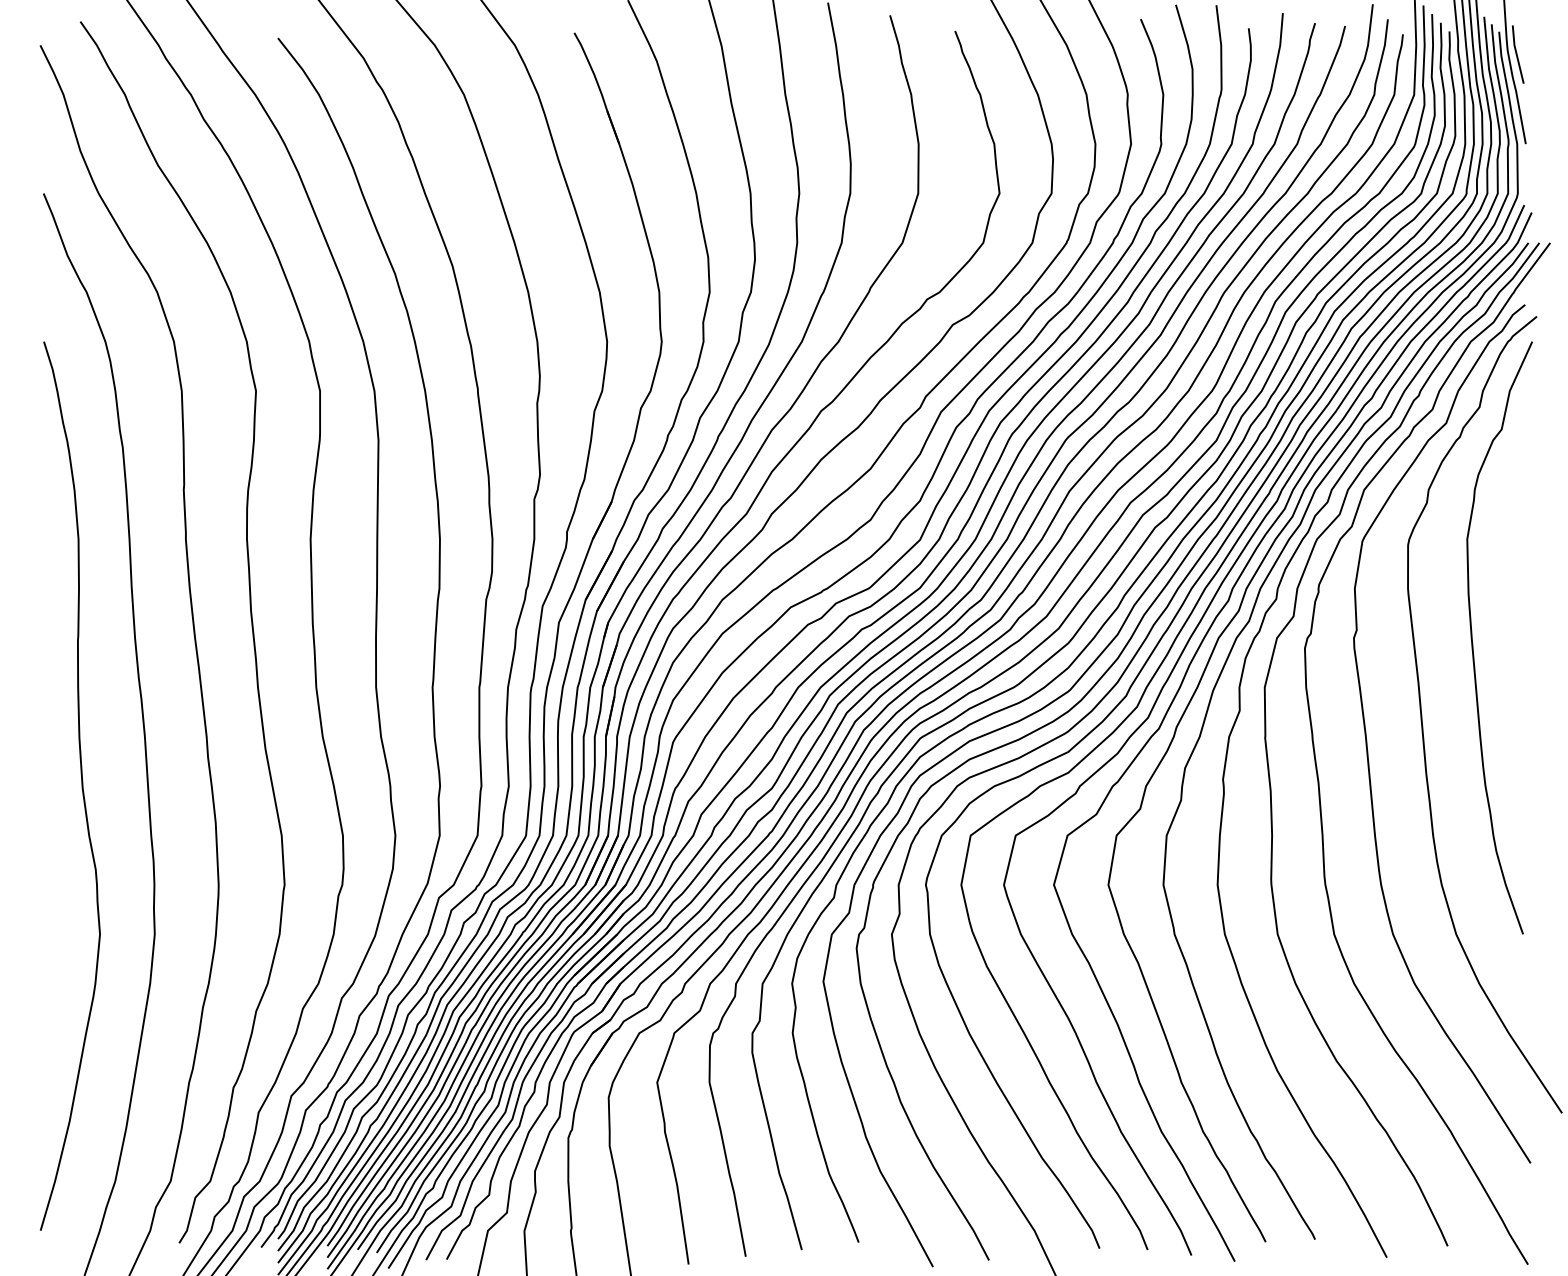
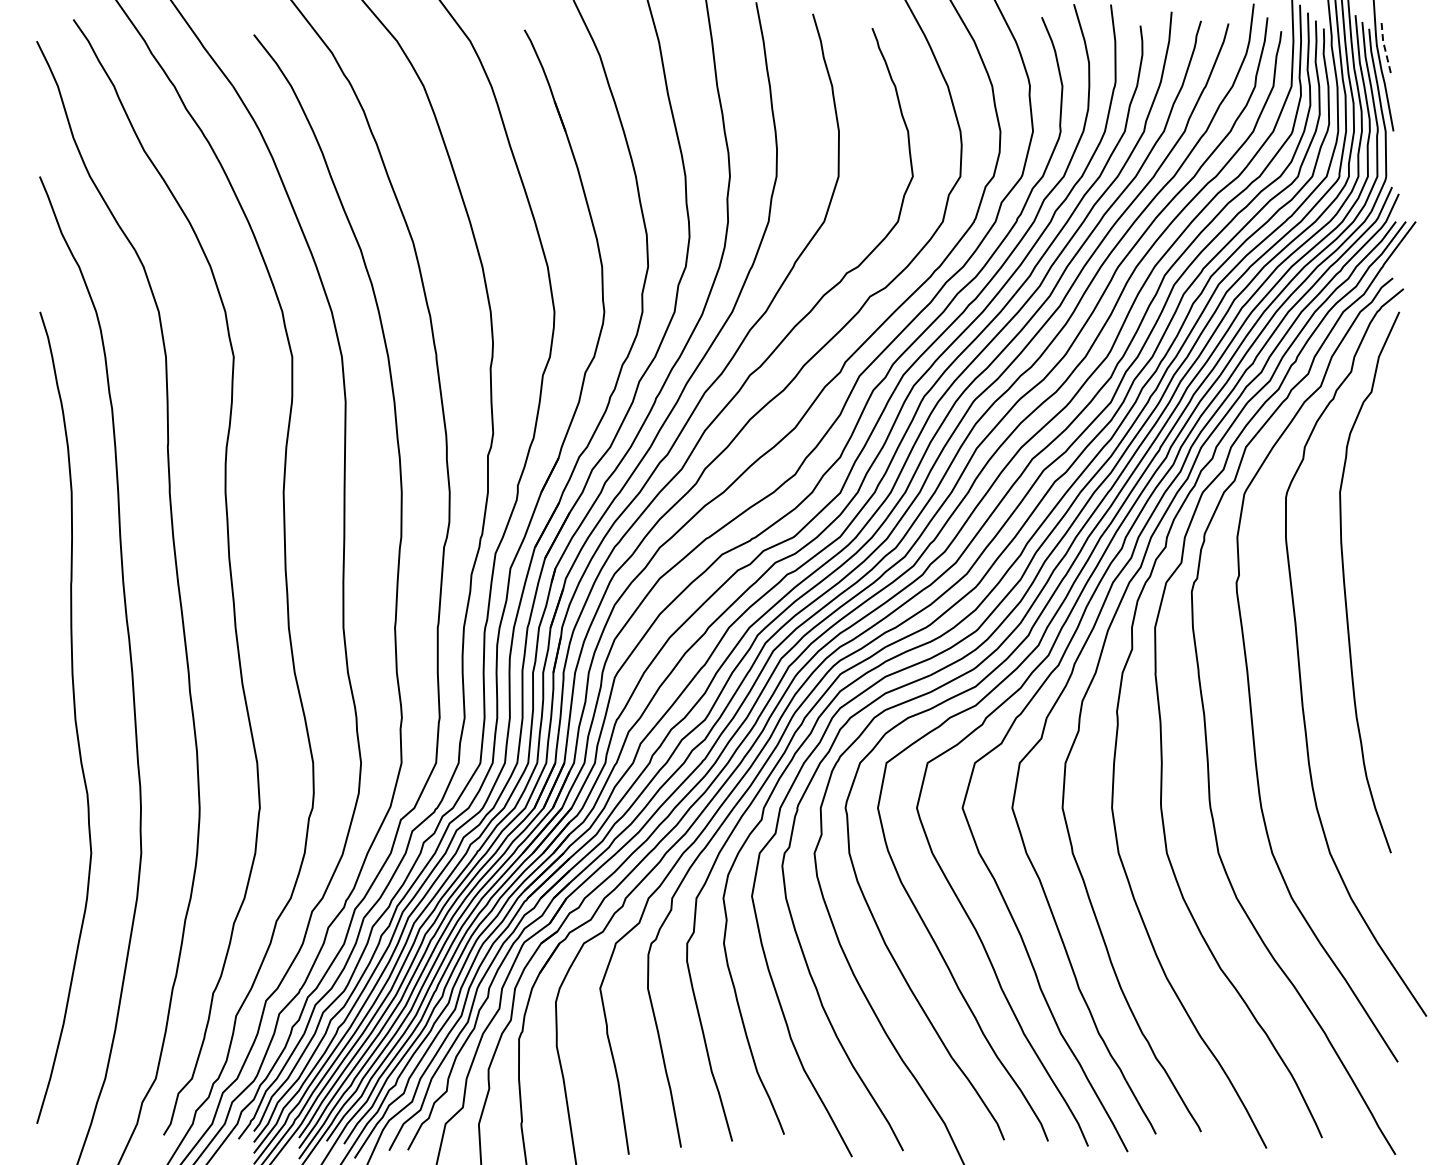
line: (1517, 54) -> (1385, 49), solid -> dashed

